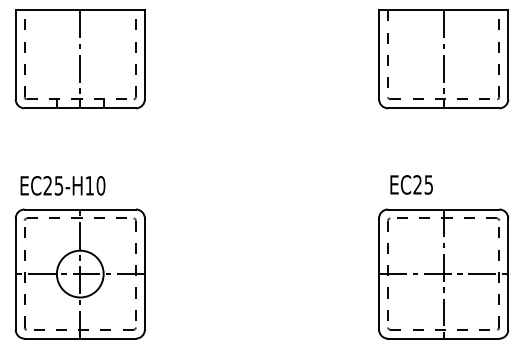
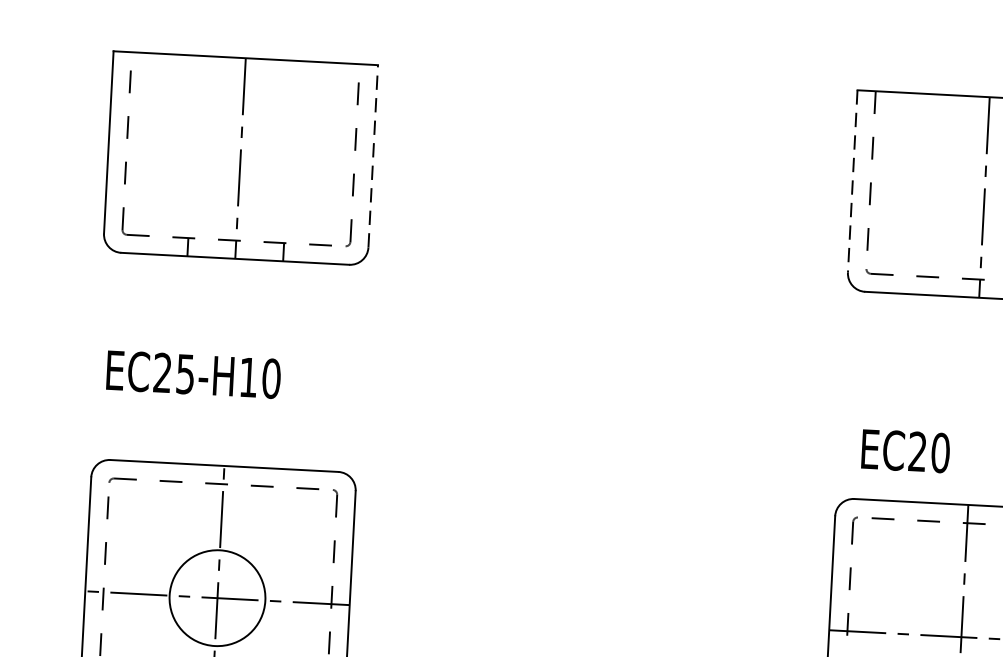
line: (144, 54) -> (372, 155), solid -> dashed
line: (379, 54) -> (853, 180), solid -> dashed
text: (428, 184) -> (939, 452), EC25 -> EC20
text: (62, 185) -> (192, 373), moved

